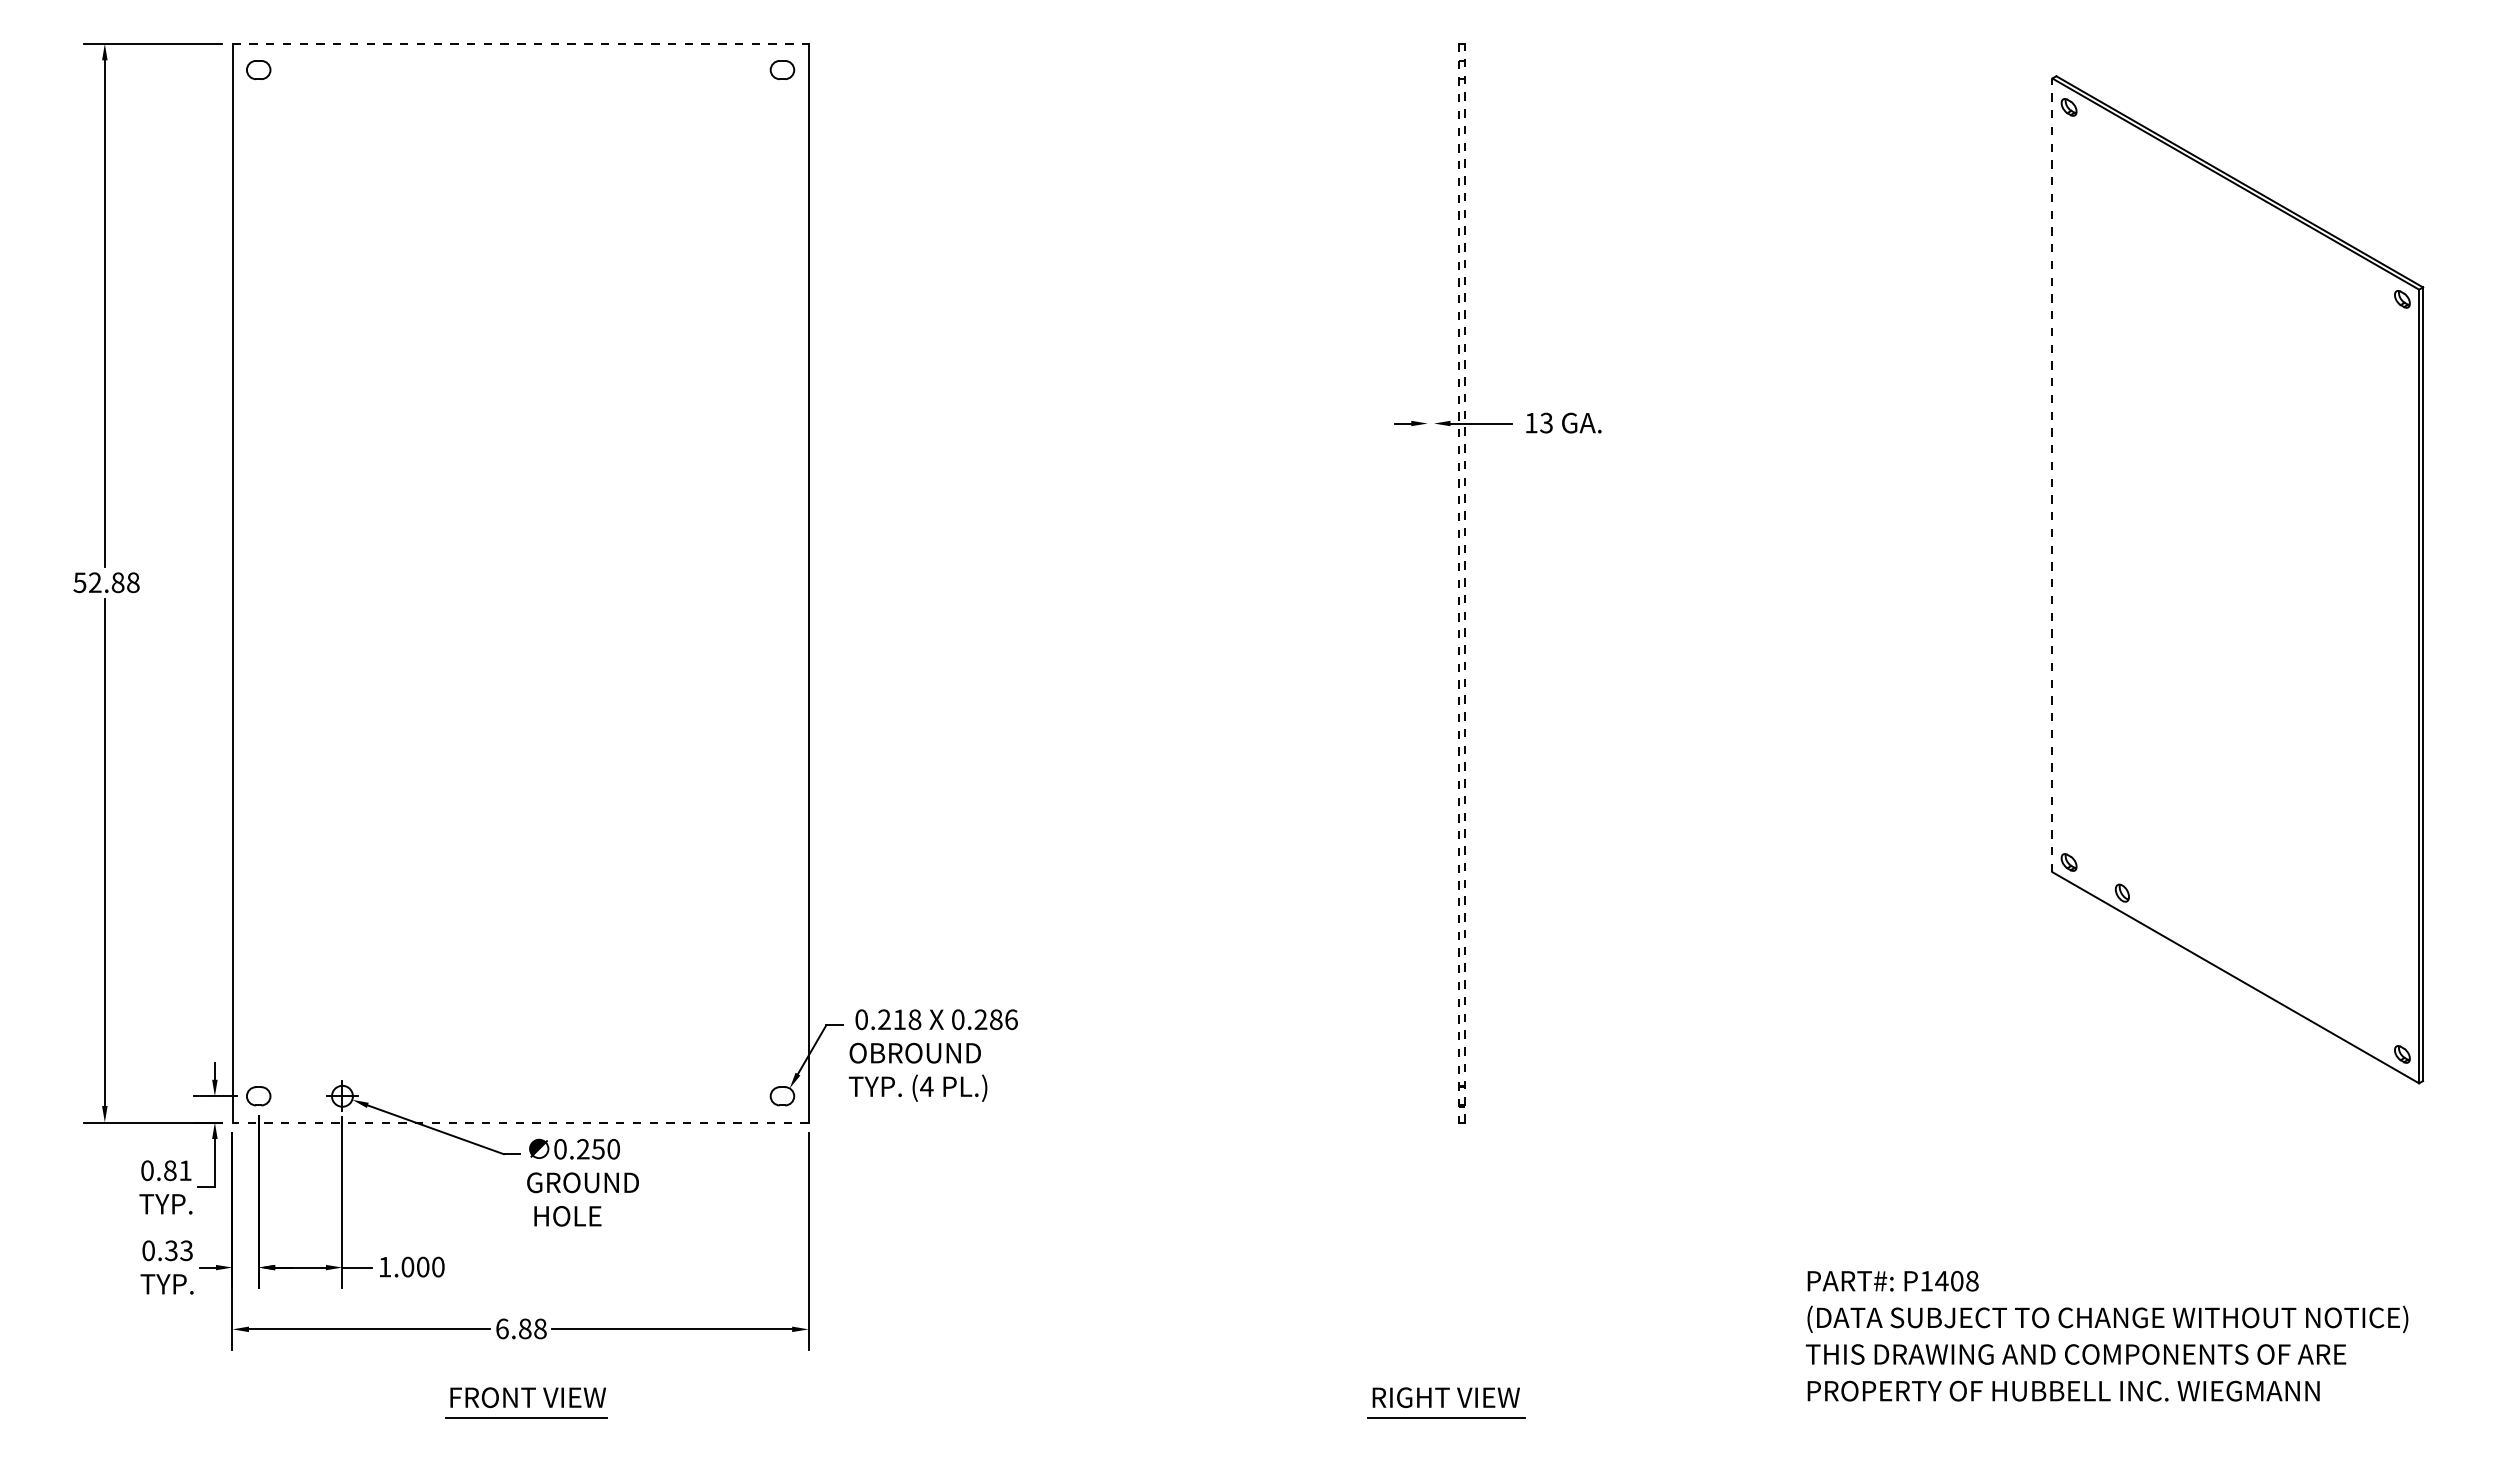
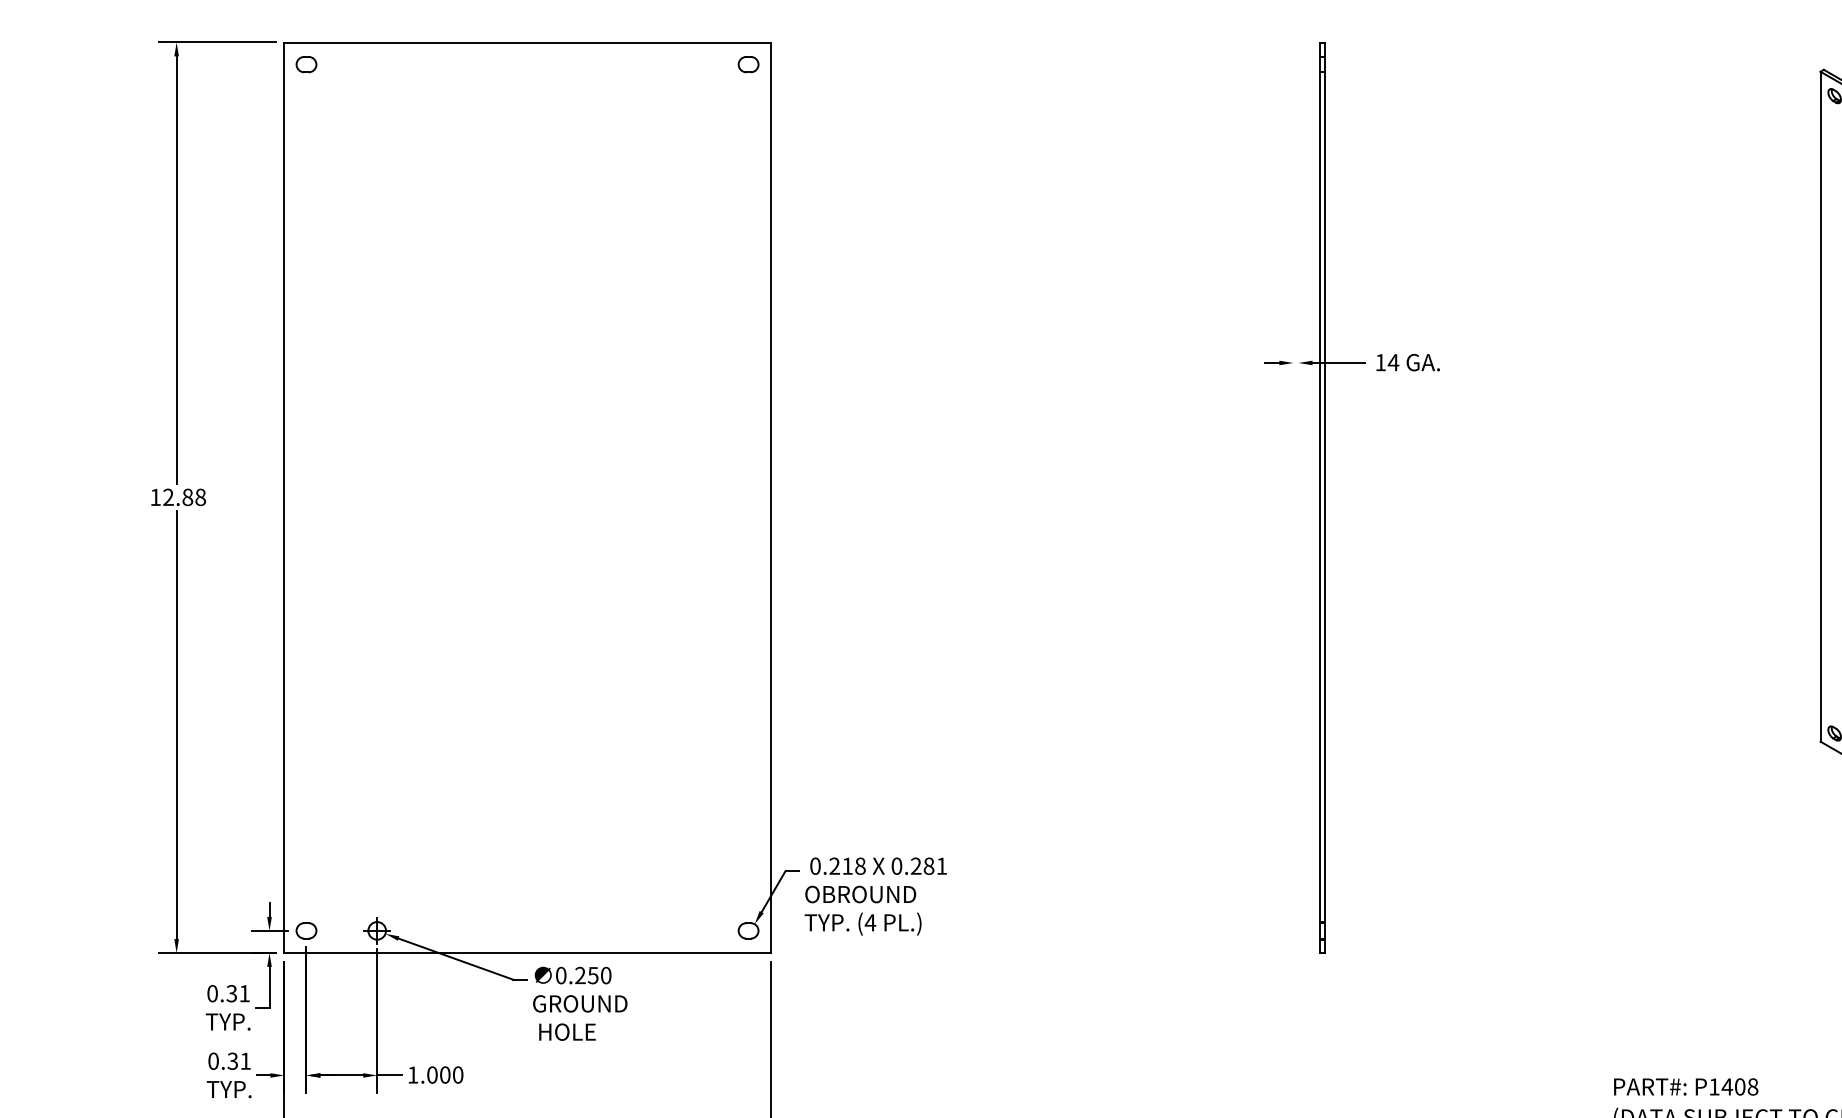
line: (521, 43) -> (528, 42), dashed -> solid
text: (1546, 422) -> (1393, 362), 13 -> 14
line: (2052, 475) -> (1820, 406), dashed -> solid
text: (79, 582) -> (155, 497), 52.88 -> 12.88
line: (1465, 582) -> (1325, 497), dashed -> solid
line: (1459, 583) -> (1320, 498), dashed -> solid
text: (1011, 1019) -> (941, 866), 0.286 -> 0.281
line: (520, 1122) -> (527, 952), dashed -> solid
text: (169, 1170) -> (231, 993), 0.81 -> 0.31
text: (186, 1250) -> (245, 1061), 0.33 -> 0.31

